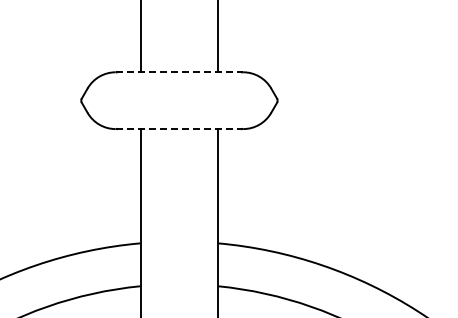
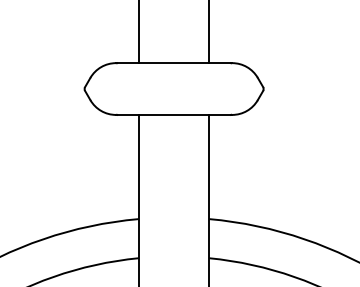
line: (179, 72) -> (174, 63), dashed -> solid
line: (179, 129) -> (174, 115), dashed -> solid

